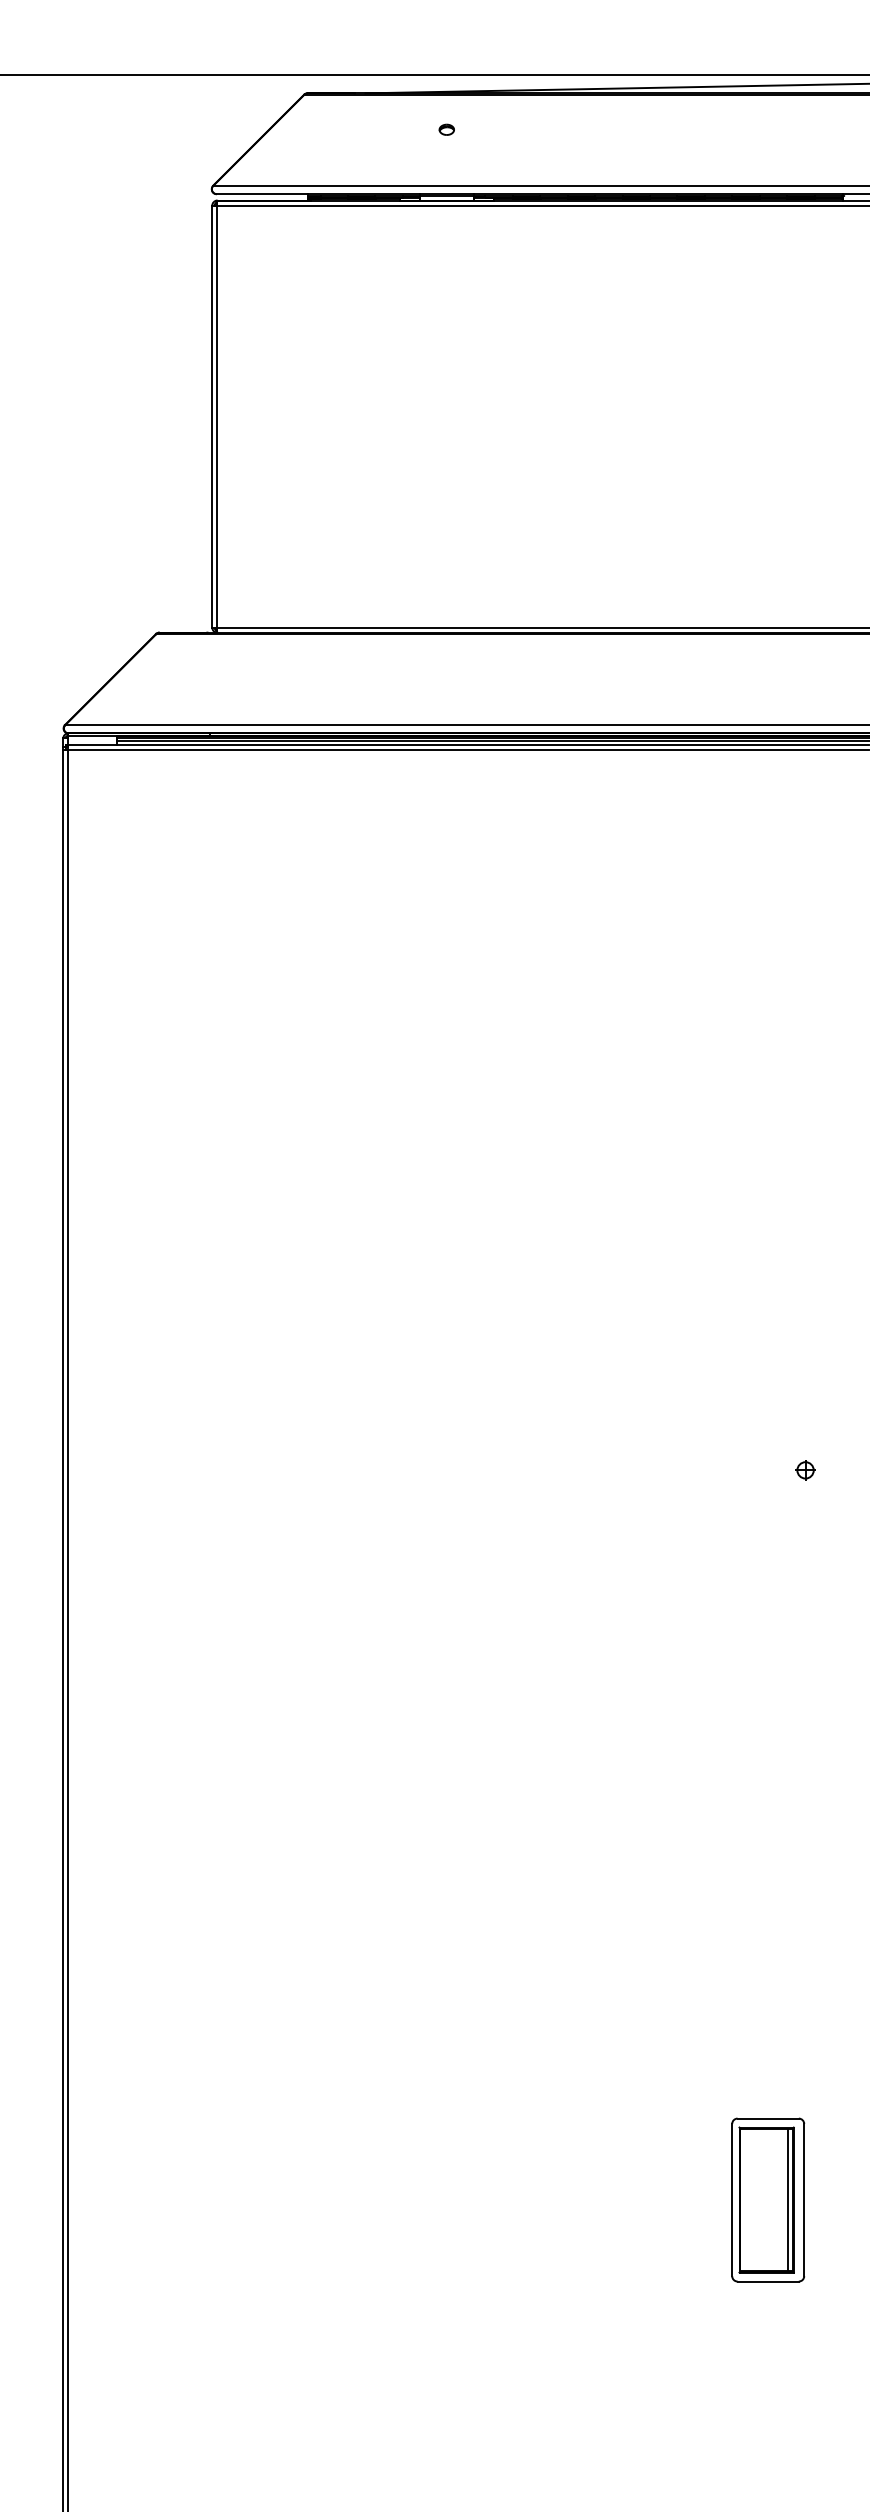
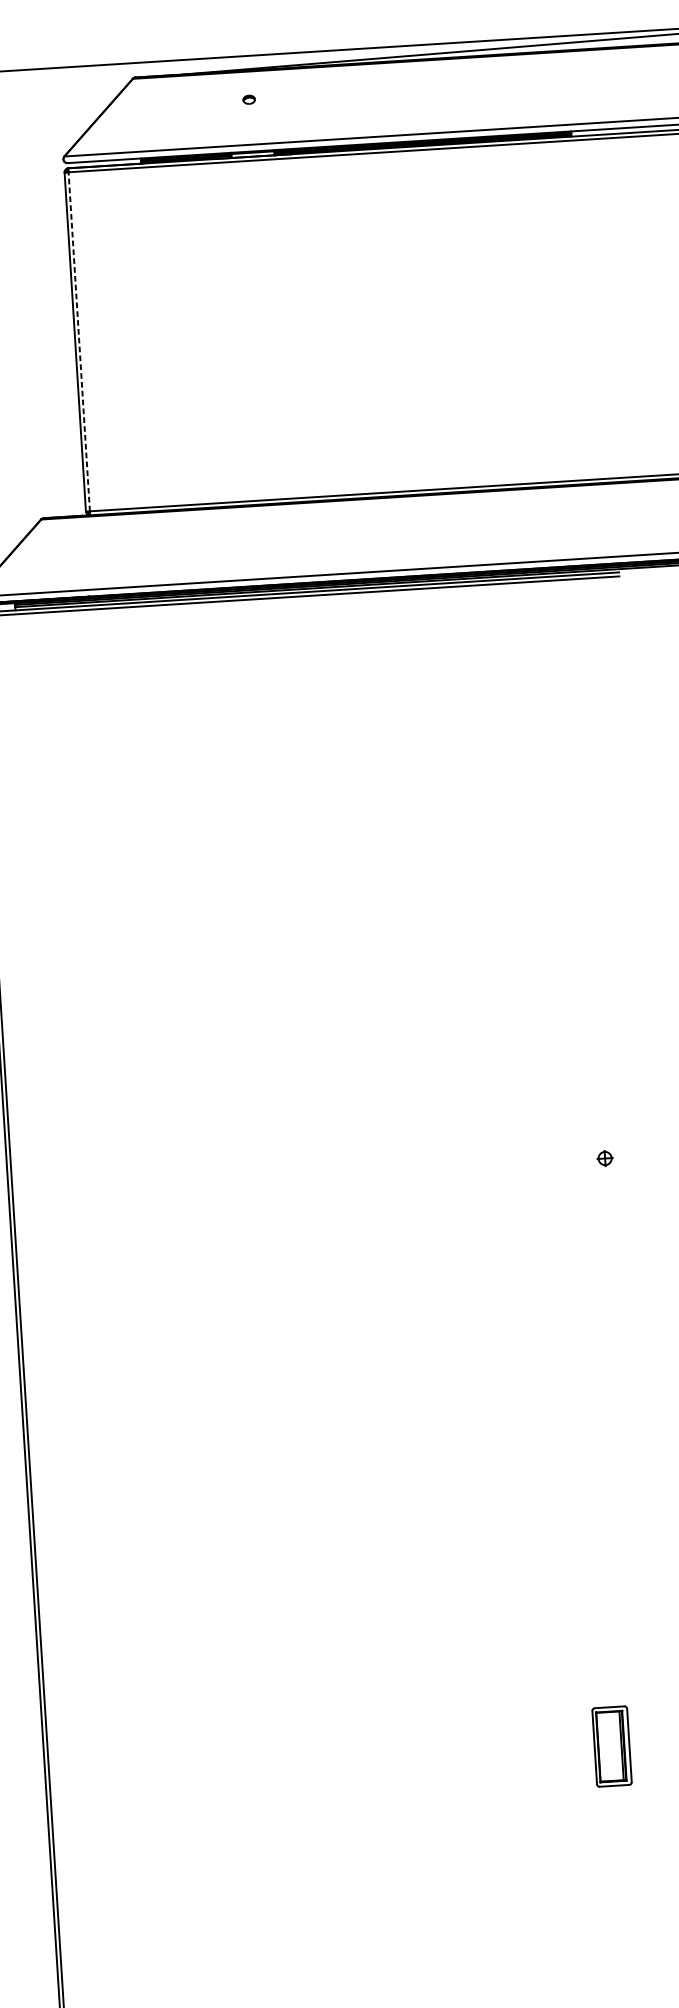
line: (217, 416) -> (79, 341), solid -> dashed
part: (768, 2199) -> (612, 1746), size x0.6

